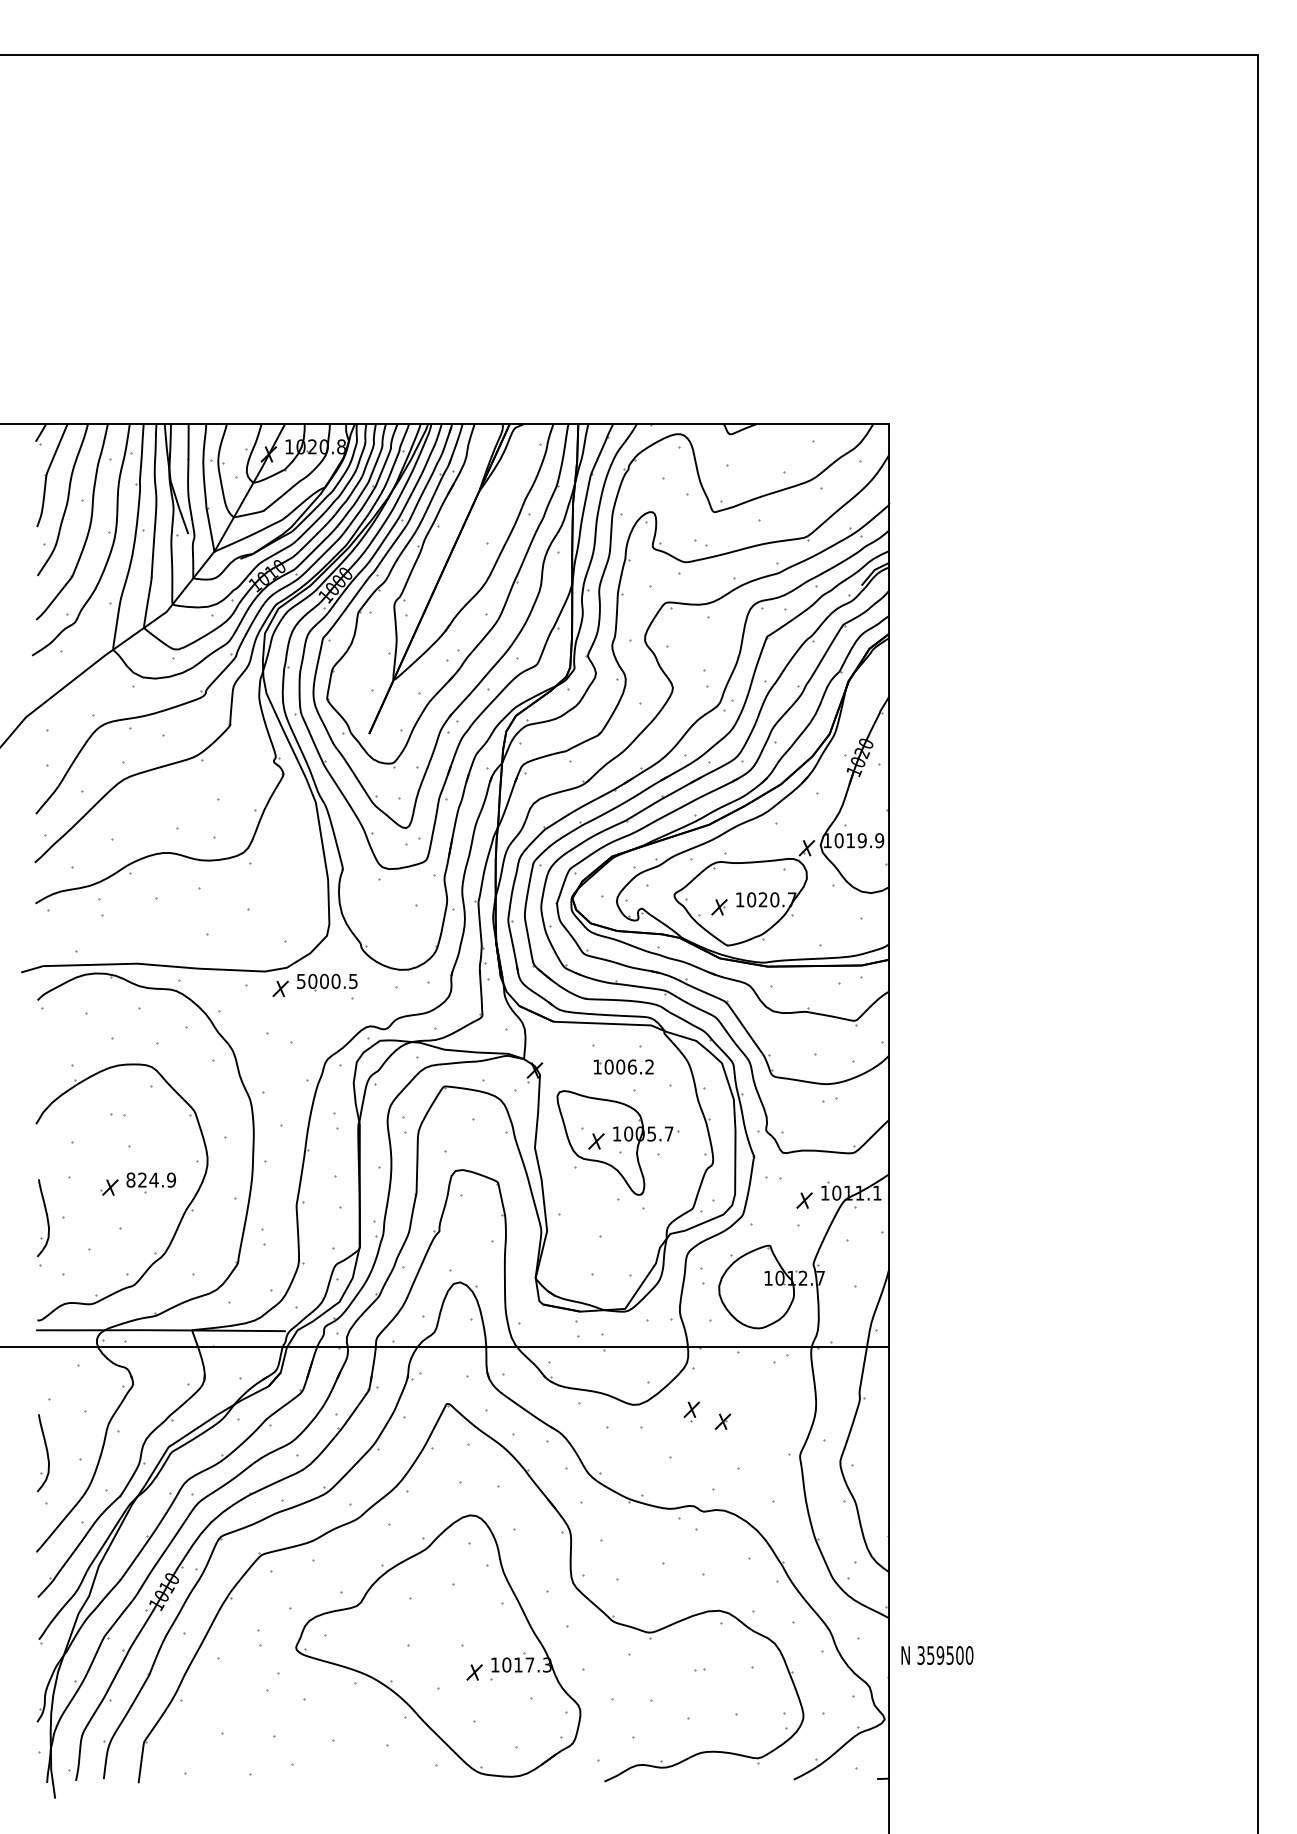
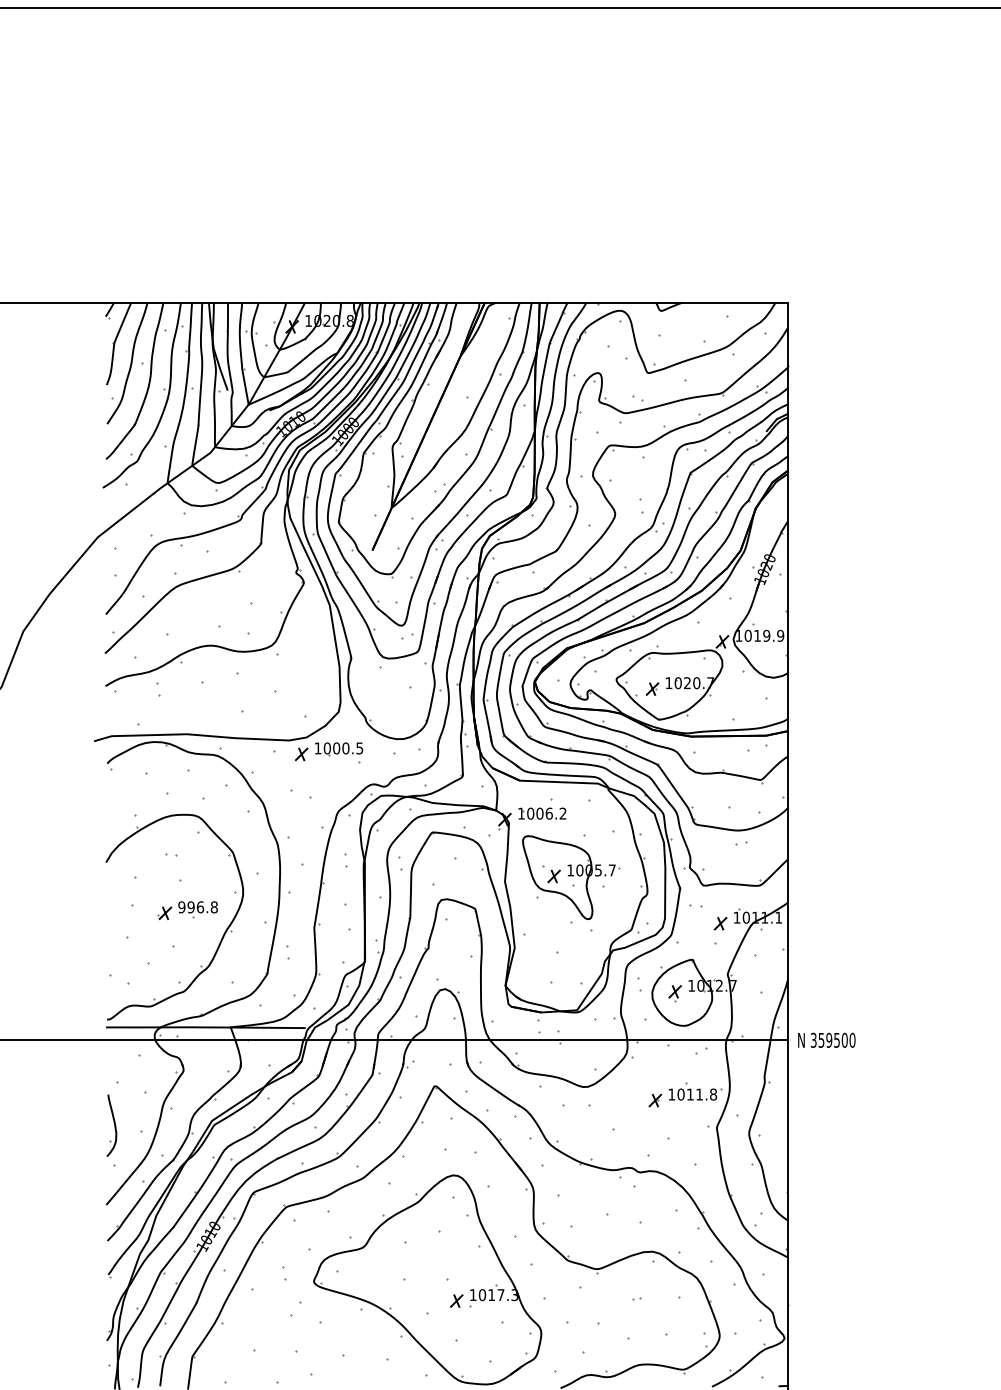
text: (301, 981) -> (318, 748), 5000.5 -> 1000.5
part: (623, 1066) -> (542, 813), moved
text: (151, 1179) -> (198, 906), 824.9 -> 996.8
part: (43, 1218) -> (111, 938), removed
part: (772, 1410) -> (694, 1091), added
part: (691, 1411) -> (674, 993), moved
text: (937, 1655) -> (826, 1040), moved

